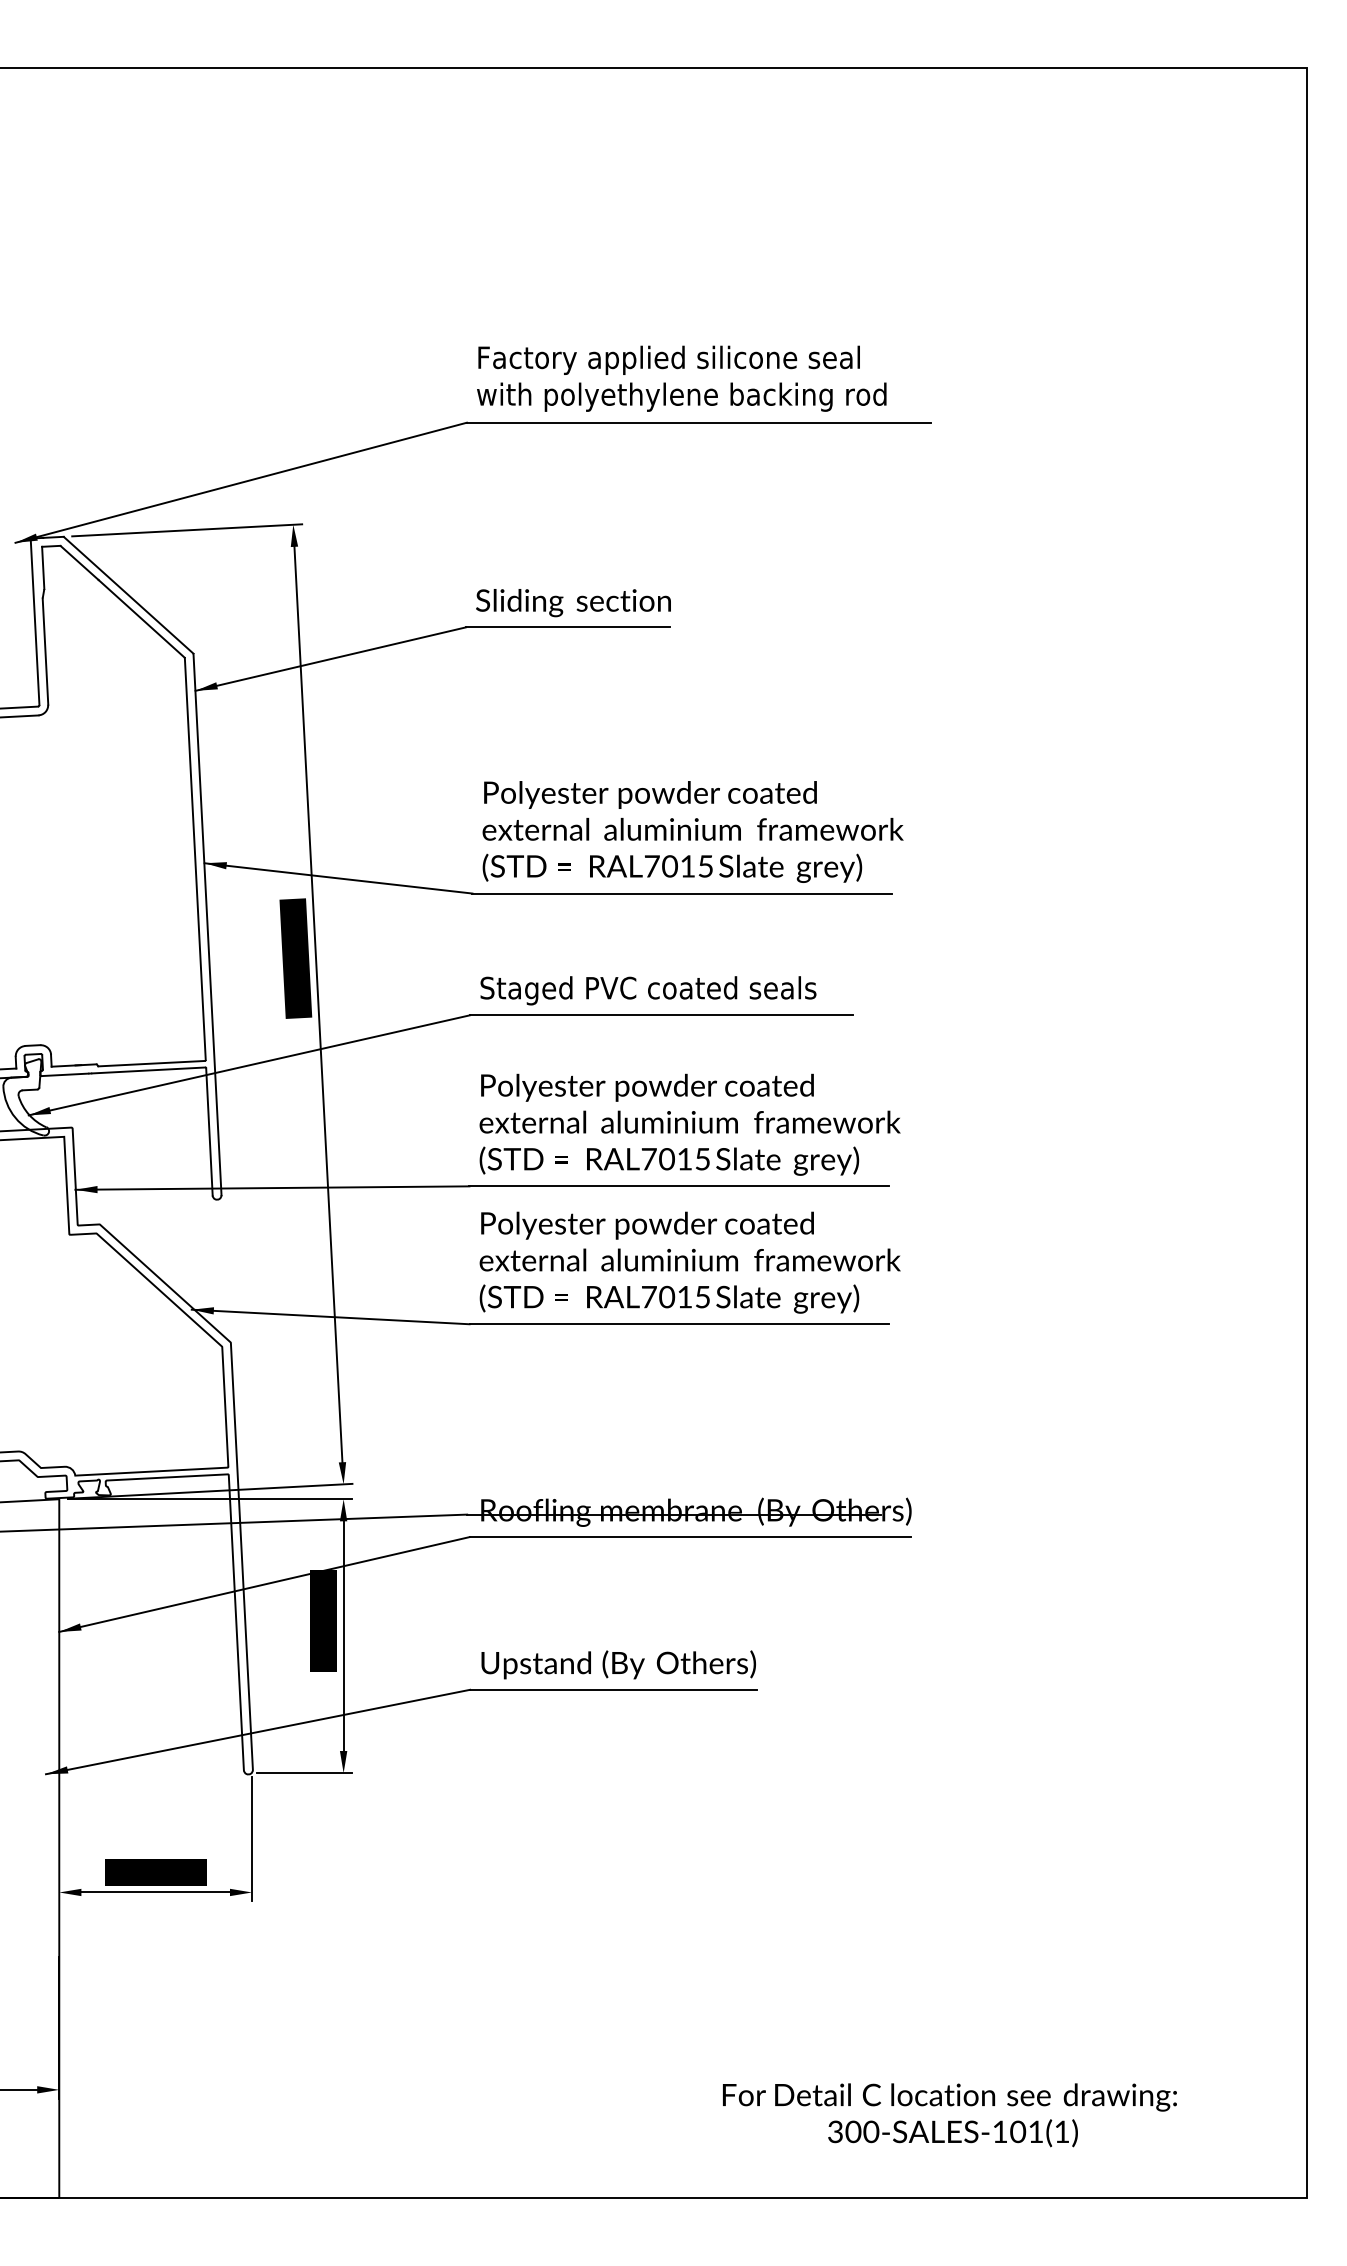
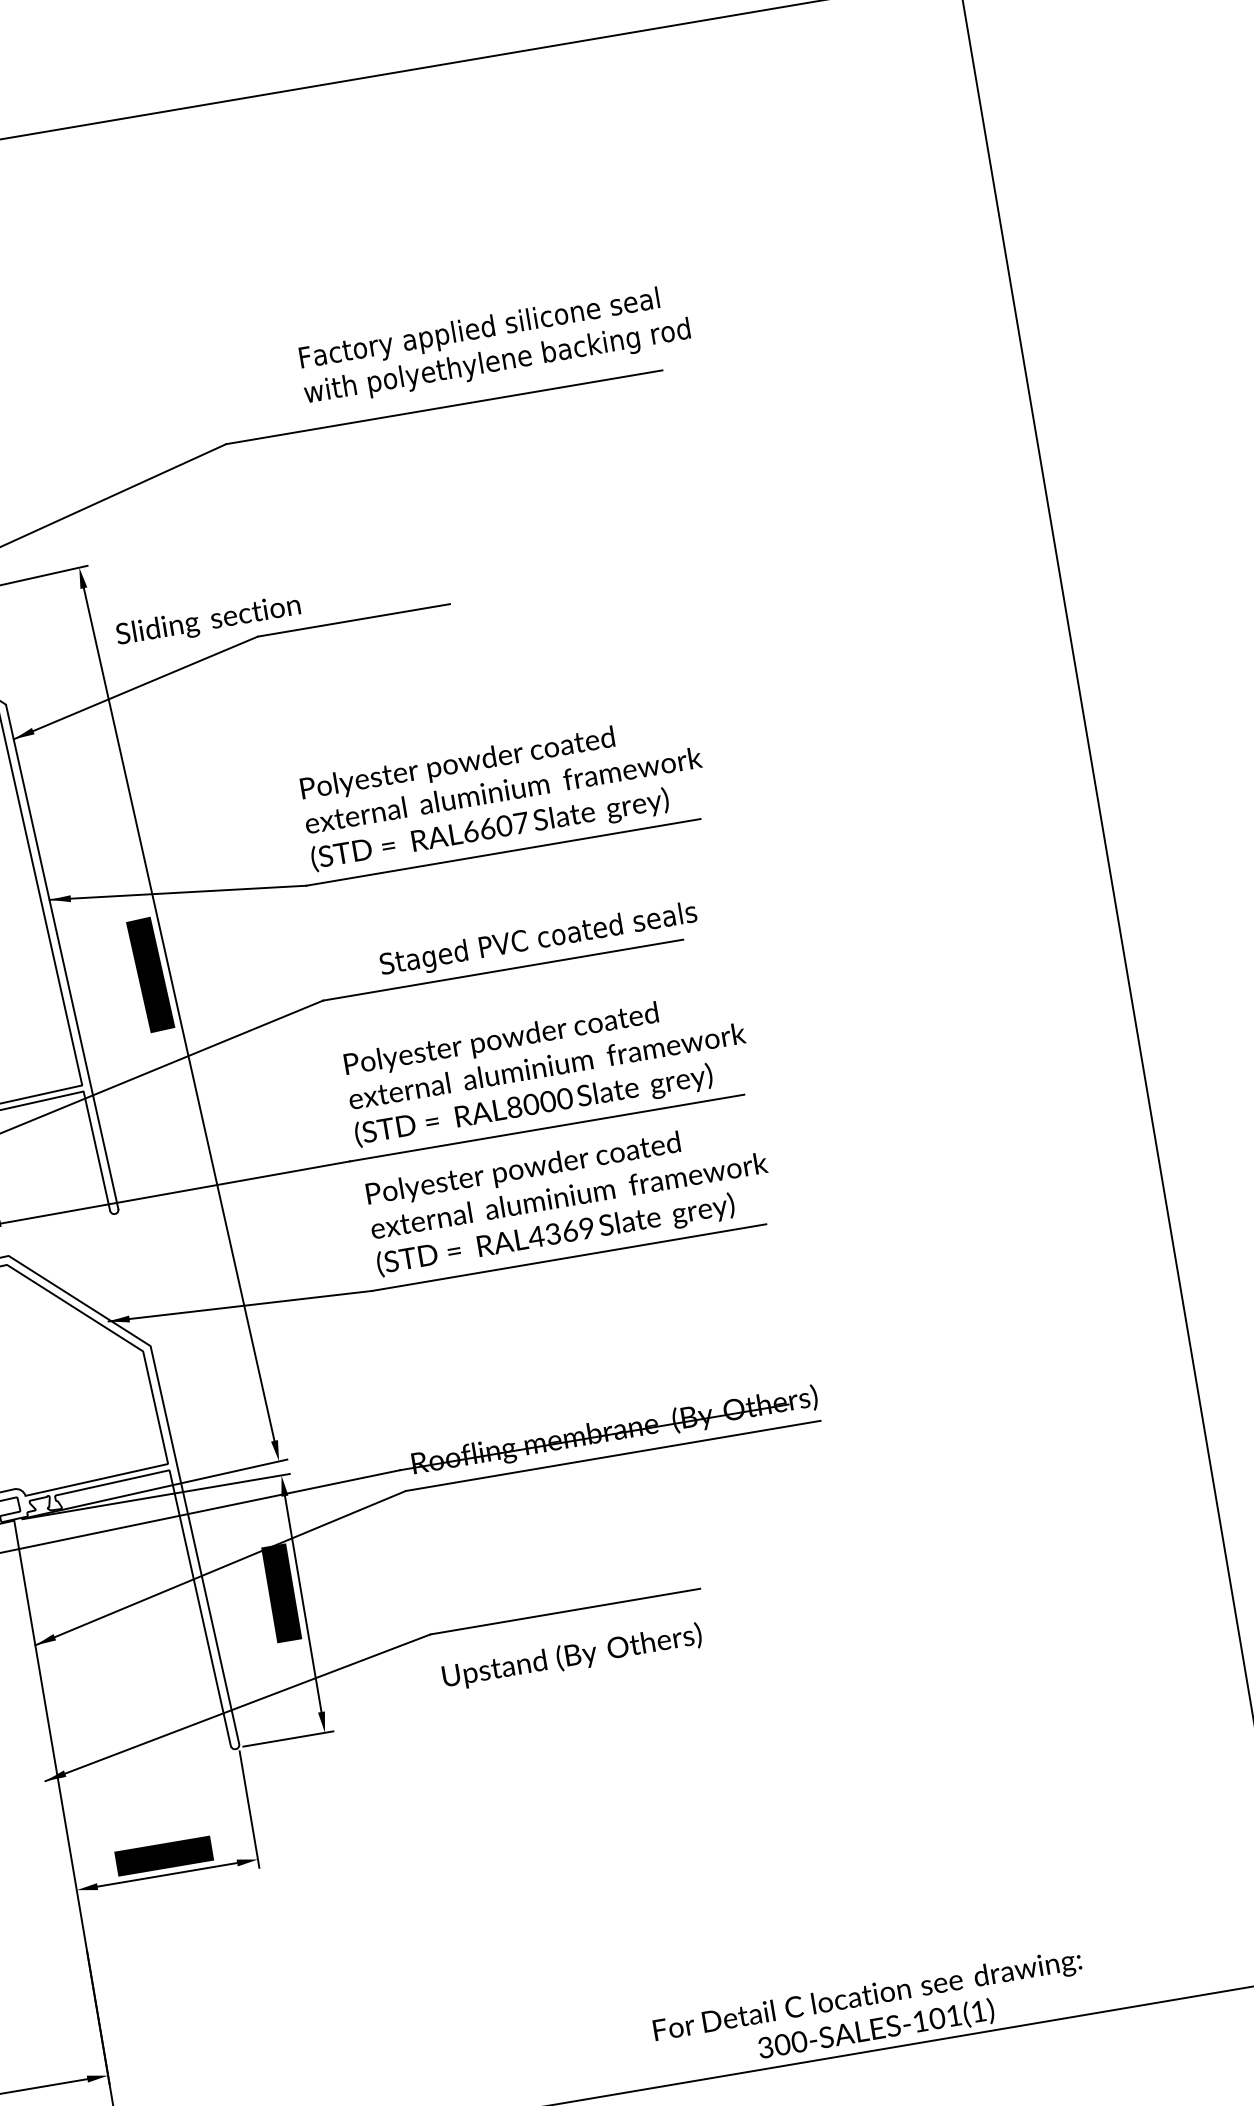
text: (681, 378) -> (494, 345), moved
text: (573, 603) -> (208, 621), moved
text: (678, 866) -> (495, 827), RAL7015 -> RAL6607
text: (648, 990) -> (538, 940), moved
text: (675, 1159) -> (539, 1103), RAL7015 -> RAL8000
text: (674, 1296) -> (560, 1232), RAL7015 -> RAL4369
text: (618, 1664) -> (572, 1656), moved
text: (949, 2115) -> (870, 2014), moved

